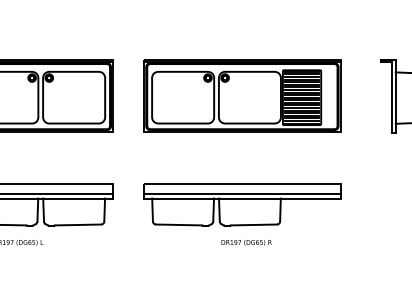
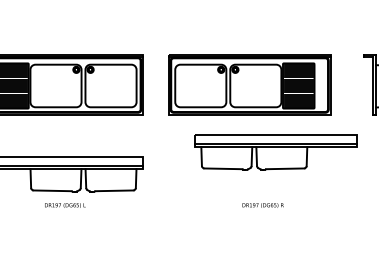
part: (242, 205) -> (275, 152), moved
text: (245, 242) -> (262, 205), moved

